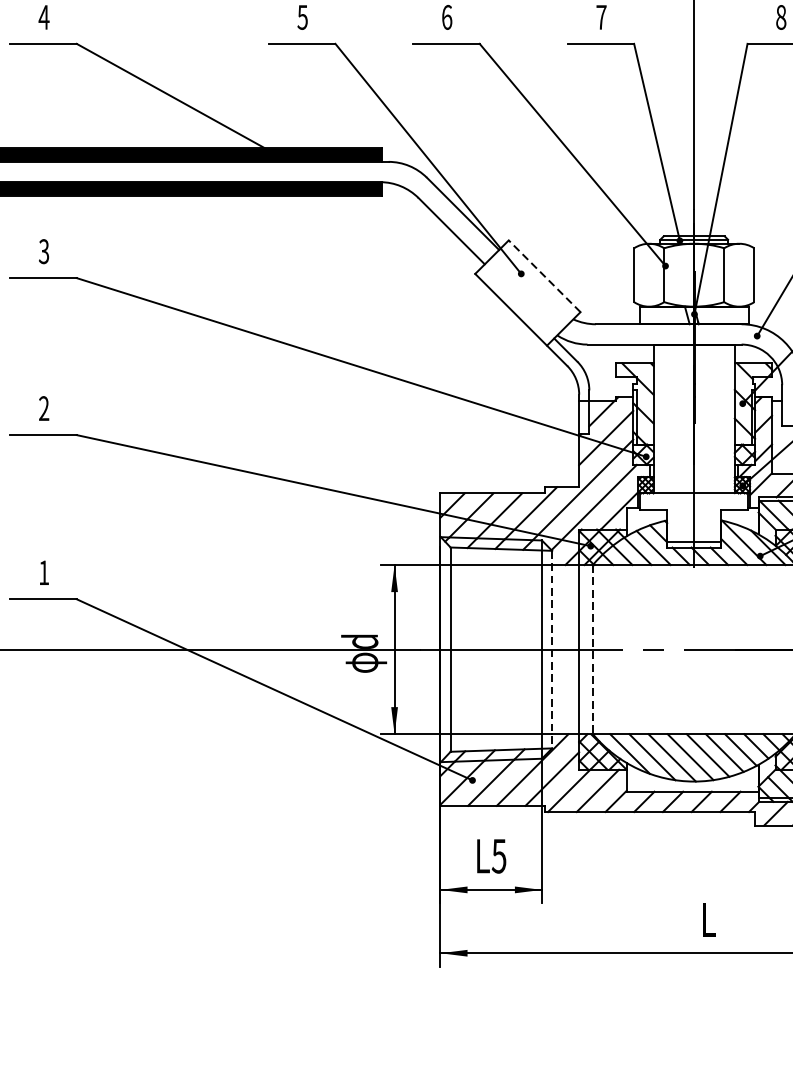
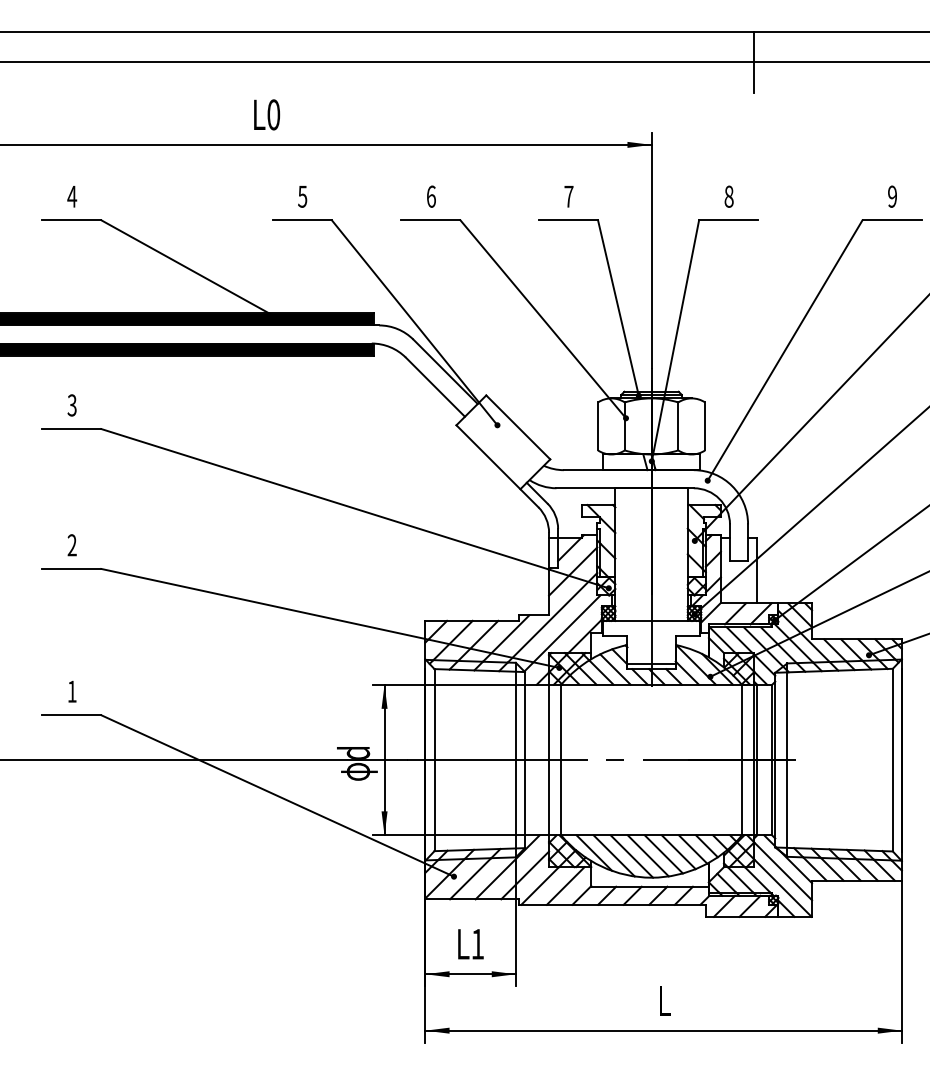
line: (543, 276) -> (517, 427), dashed -> solid
line: (551, 650) -> (524, 760), dashed -> solid
line: (593, 650) -> (561, 760), dashed -> solid
text: (498, 856) -> (477, 944), L5 -> L1

